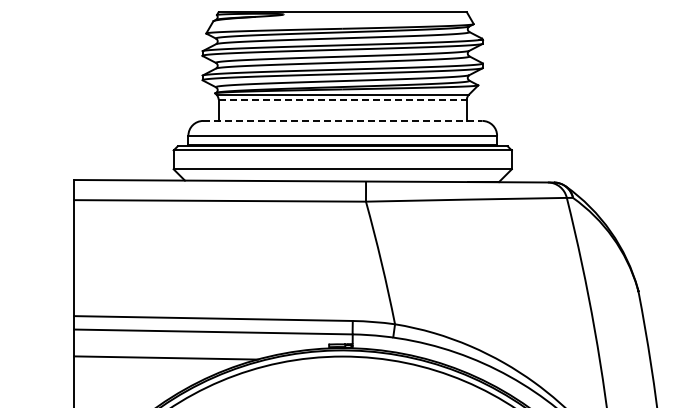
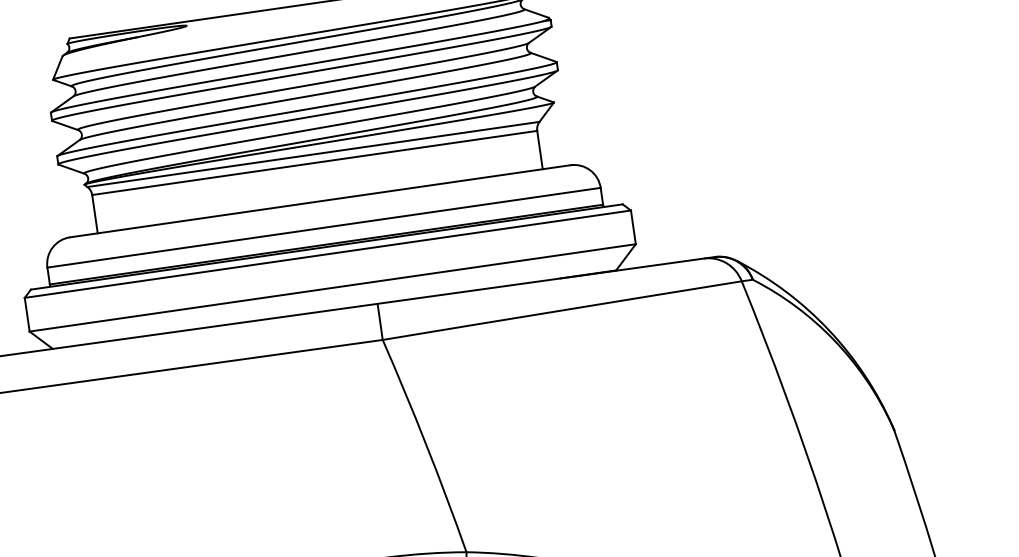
line: (343, 99) -> (316, 162), dashed -> solid
line: (342, 120) -> (319, 200), dashed -> solid

